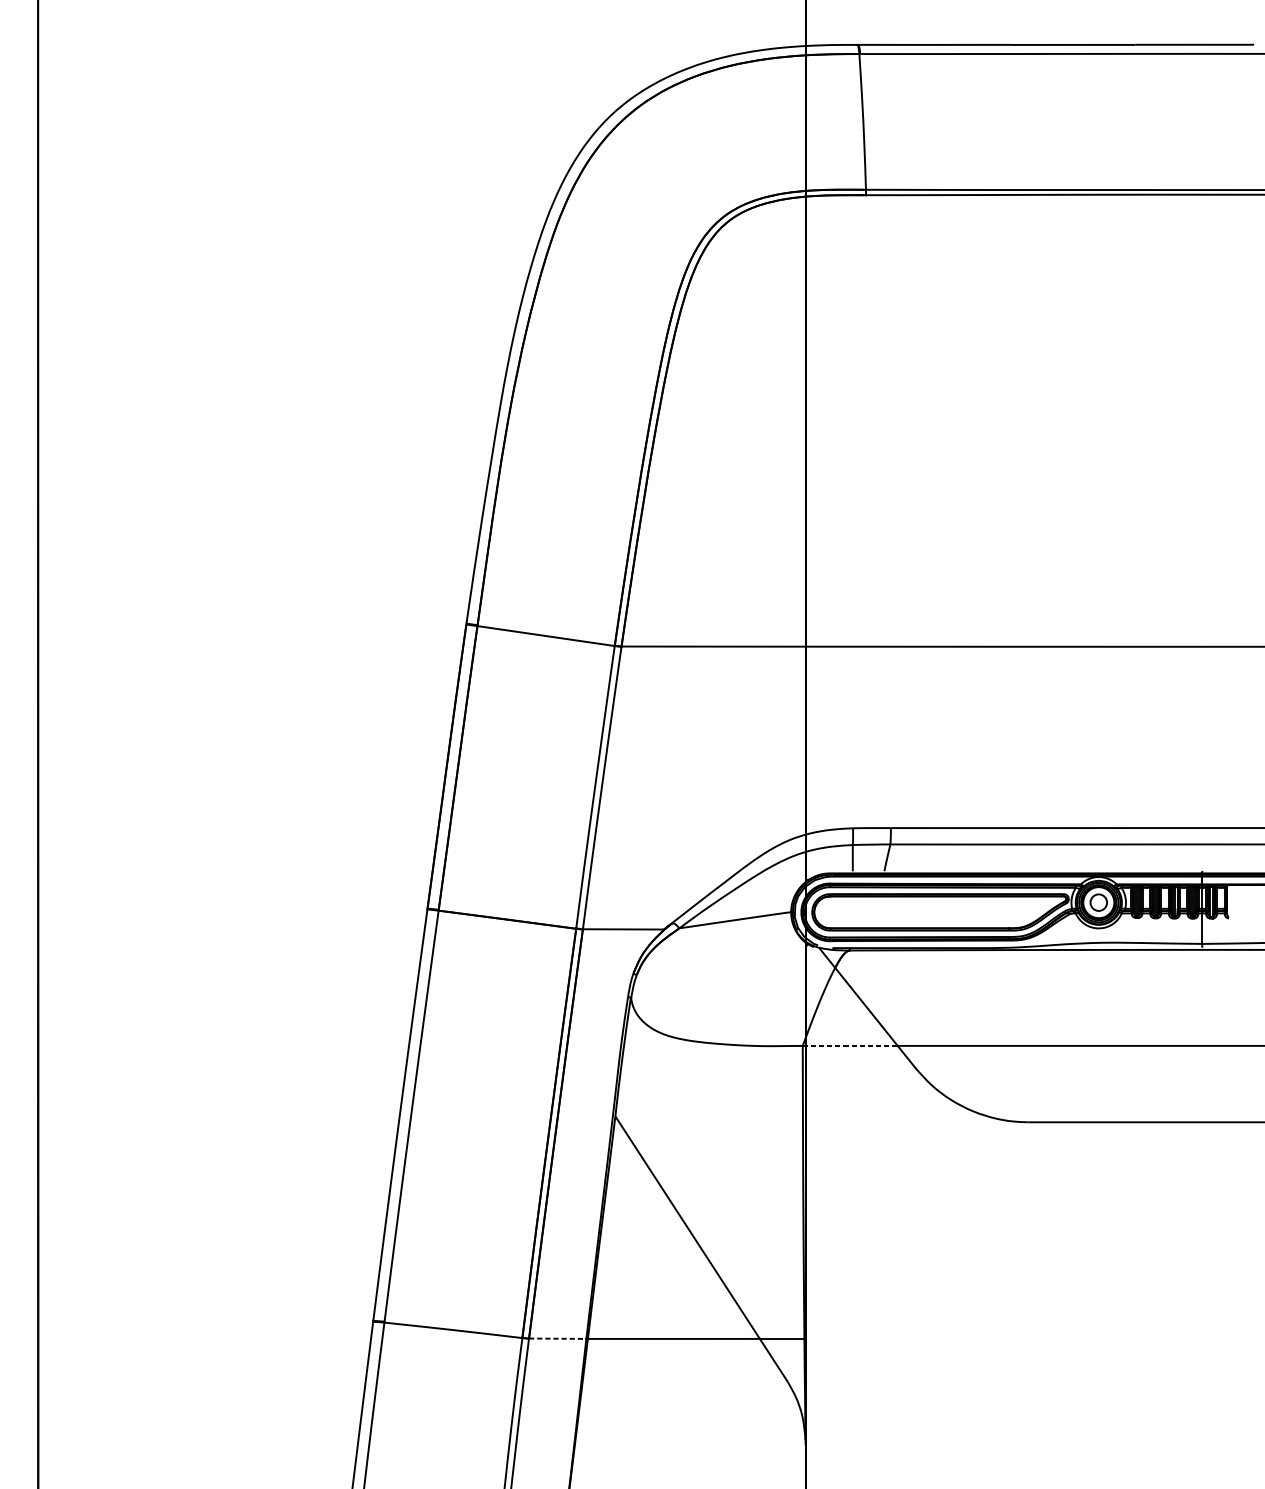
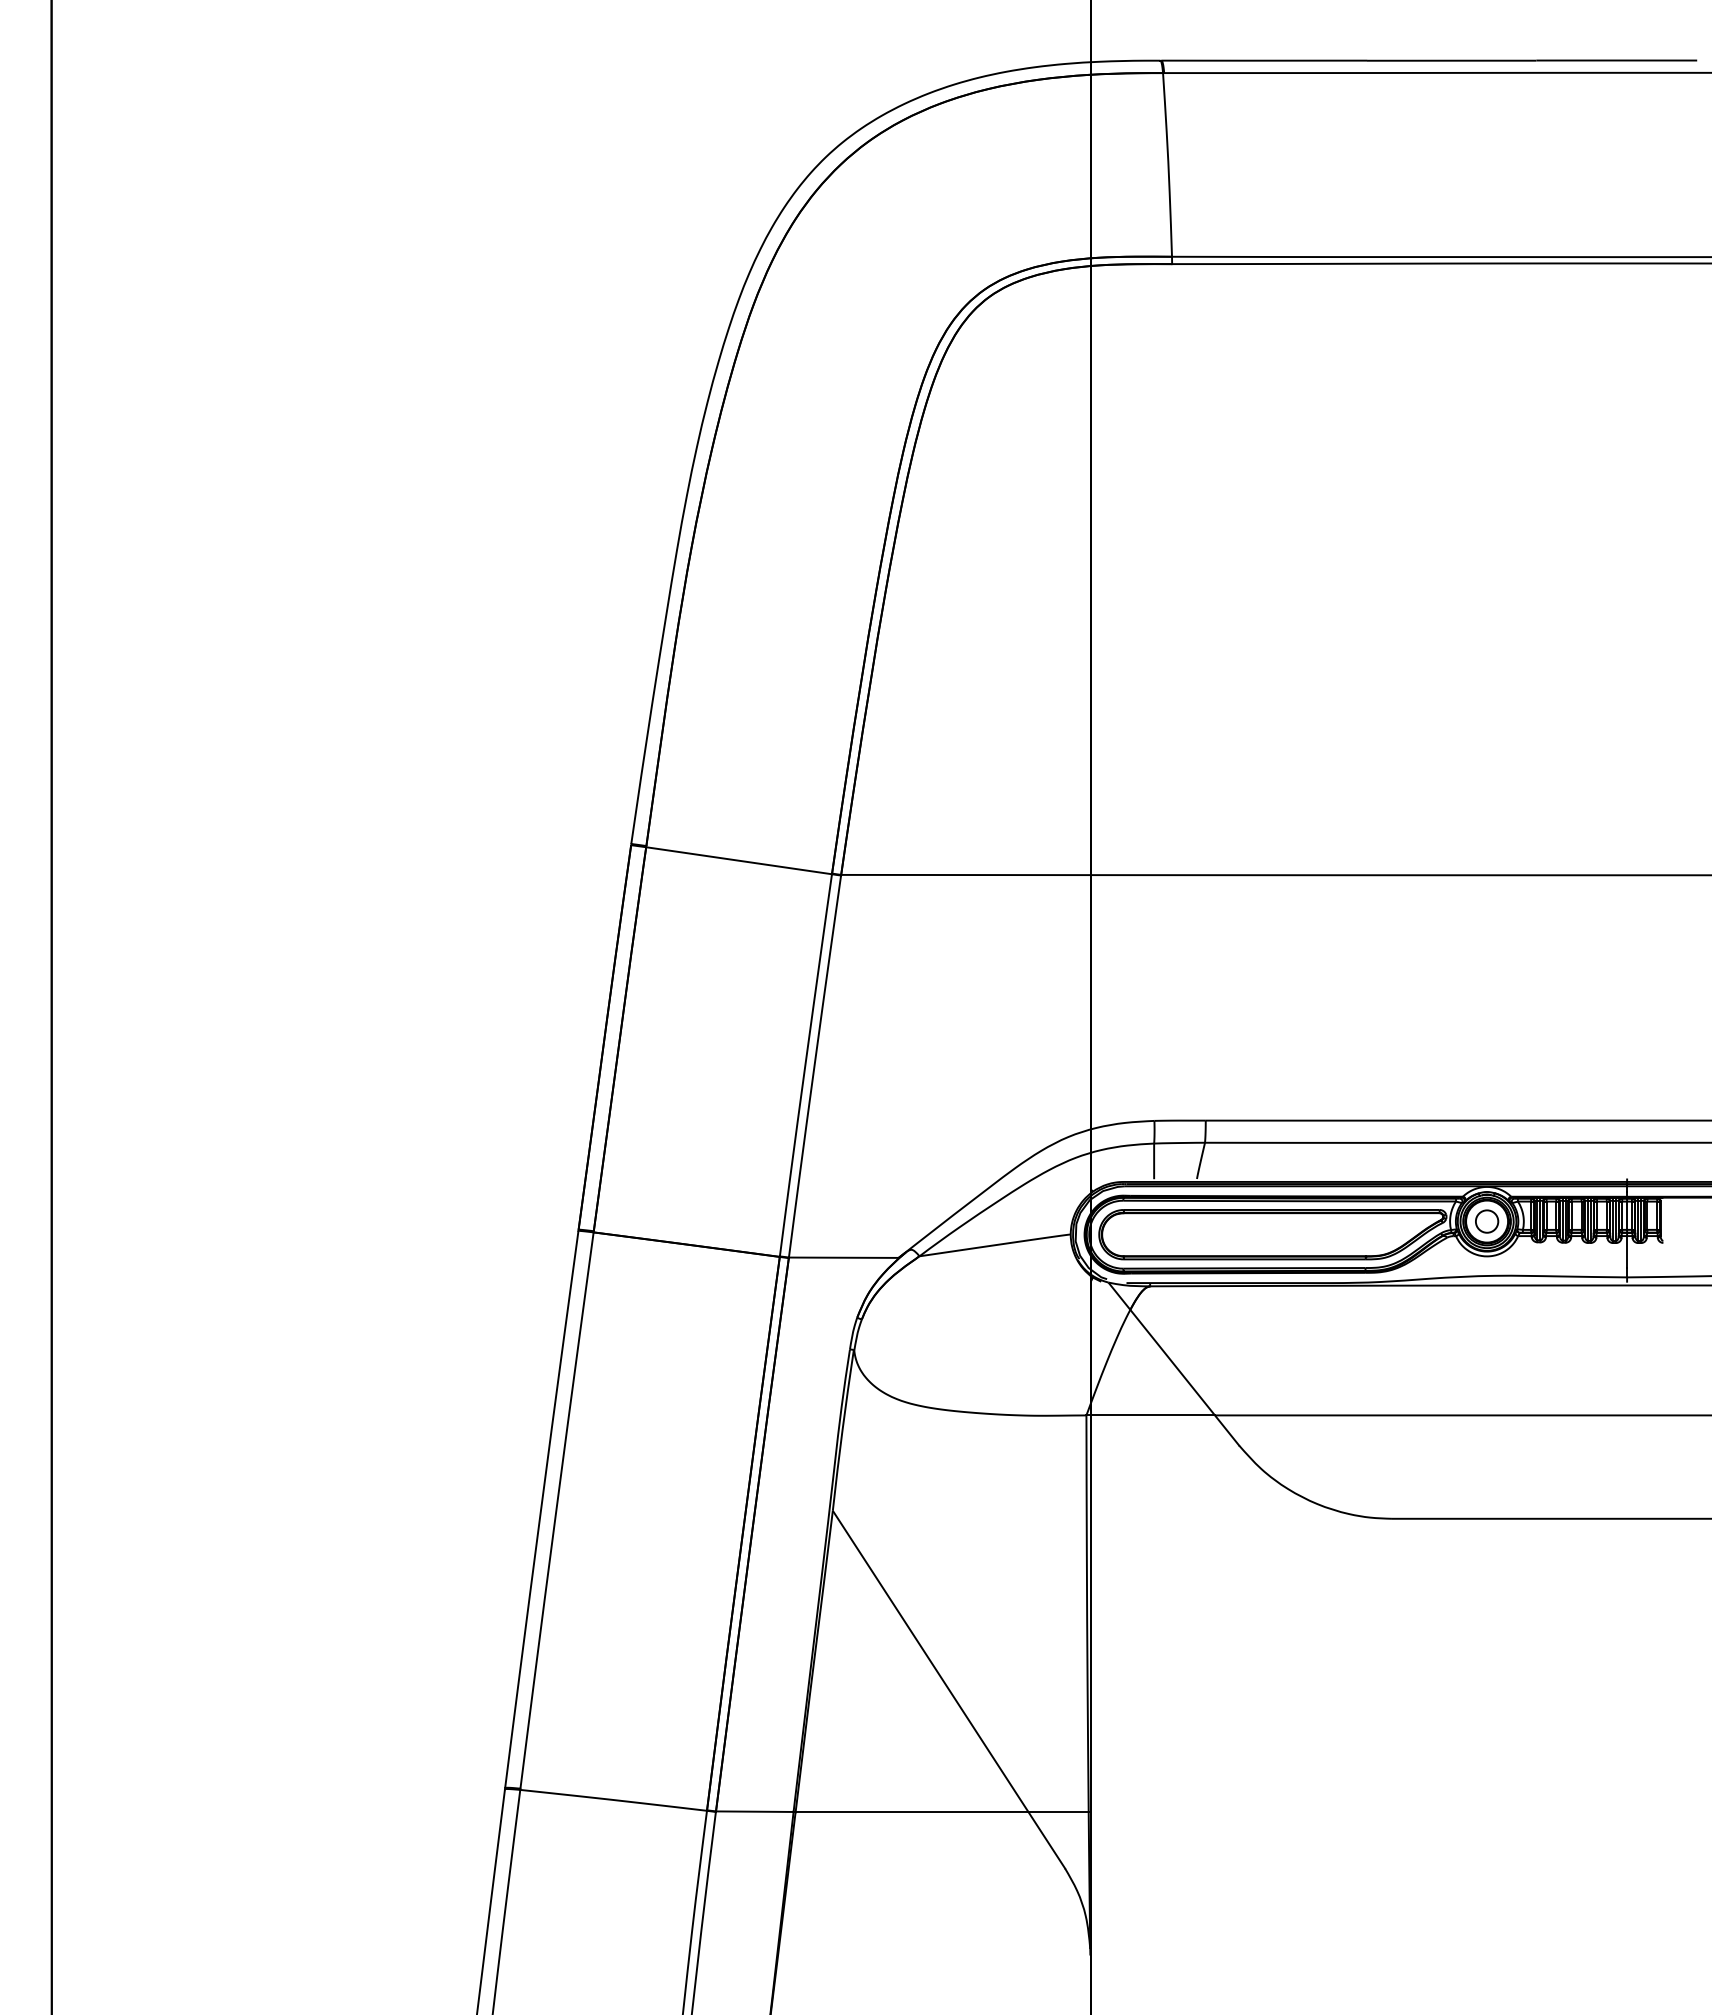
line: (850, 1045) -> (1151, 1415), dashed -> solid
line: (557, 1338) -> (754, 1811), dashed -> solid

